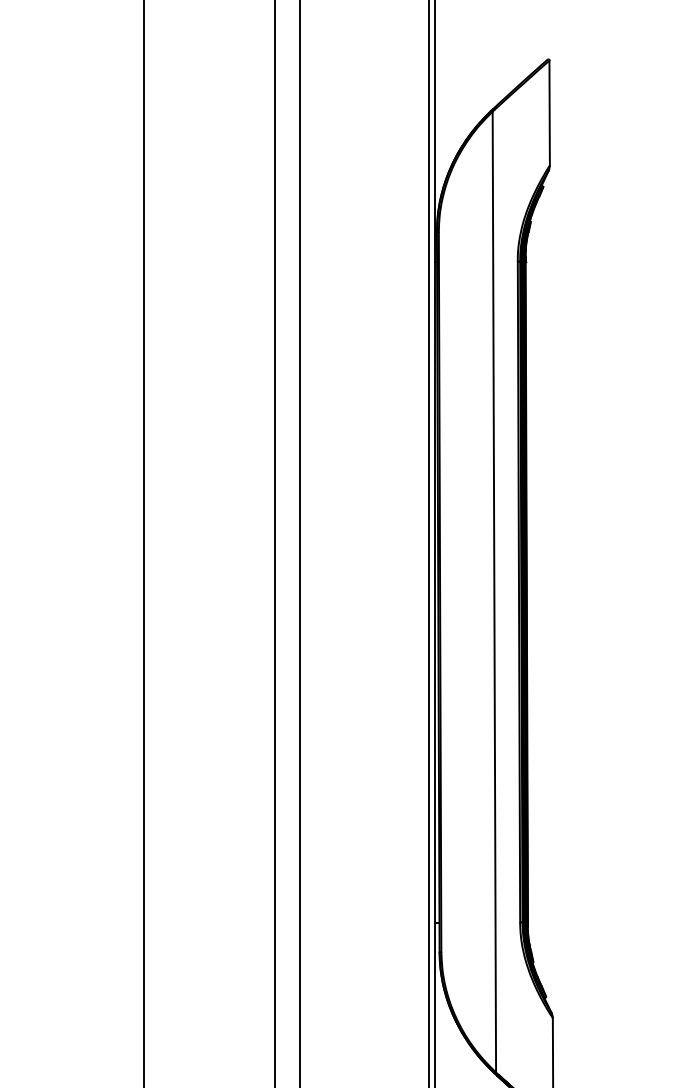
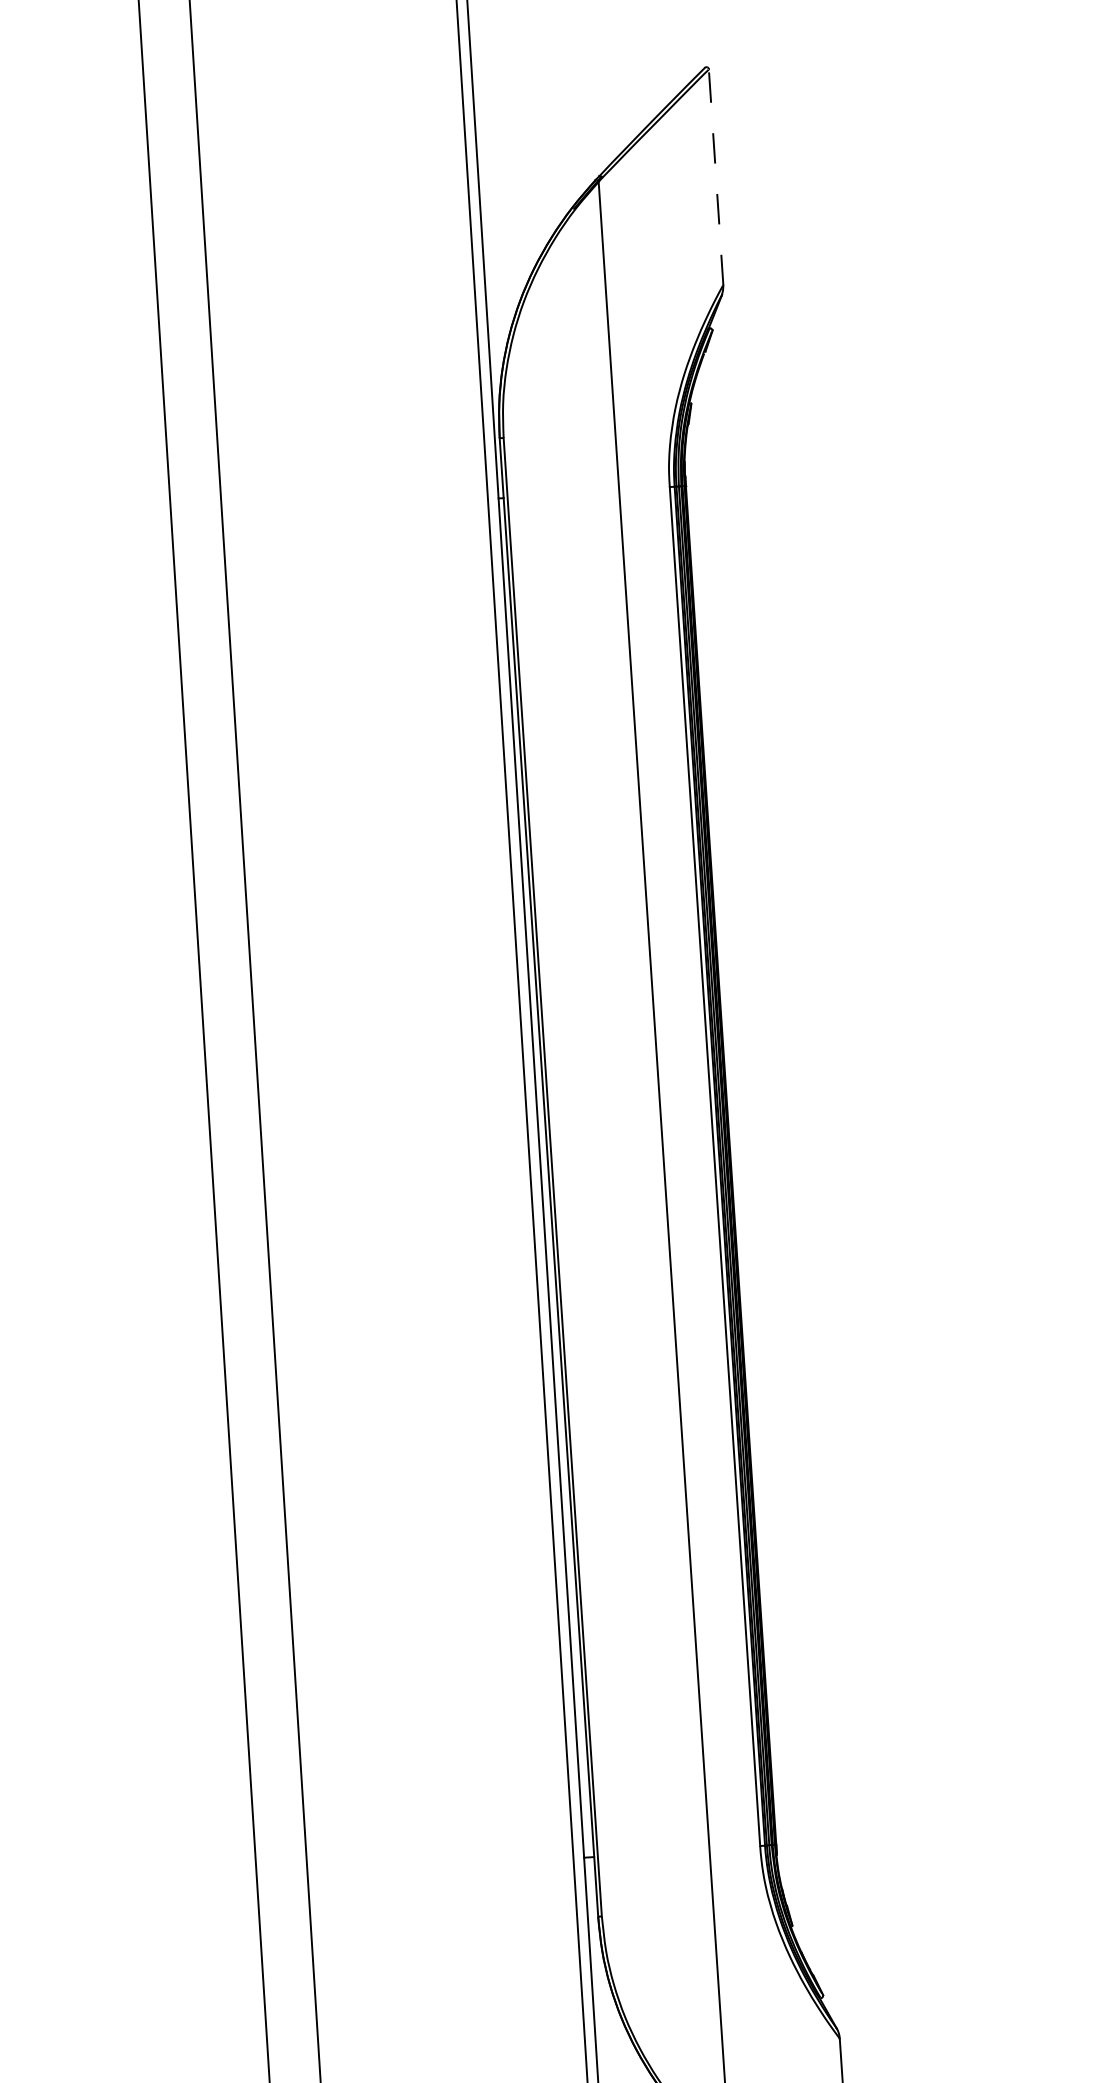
line: (549, 112) -> (715, 176), solid -> dashed

